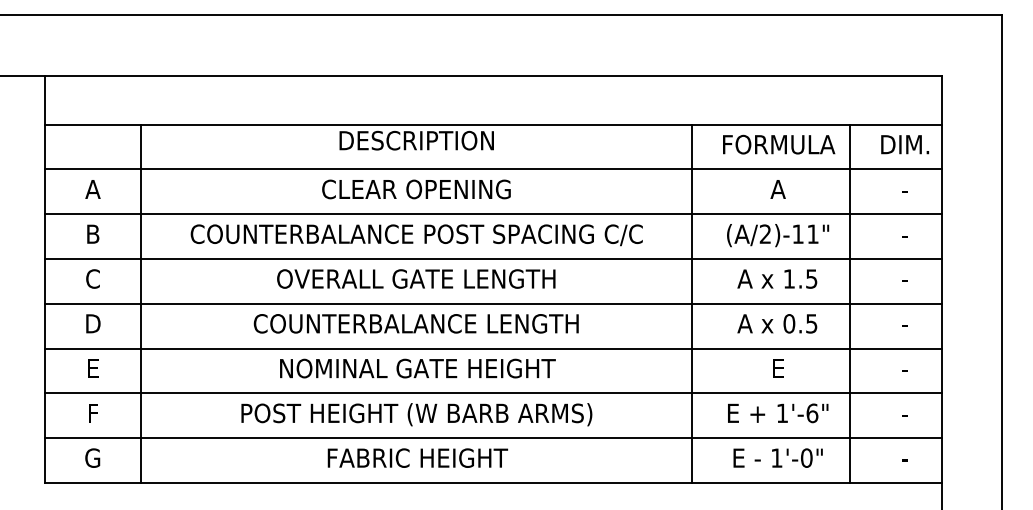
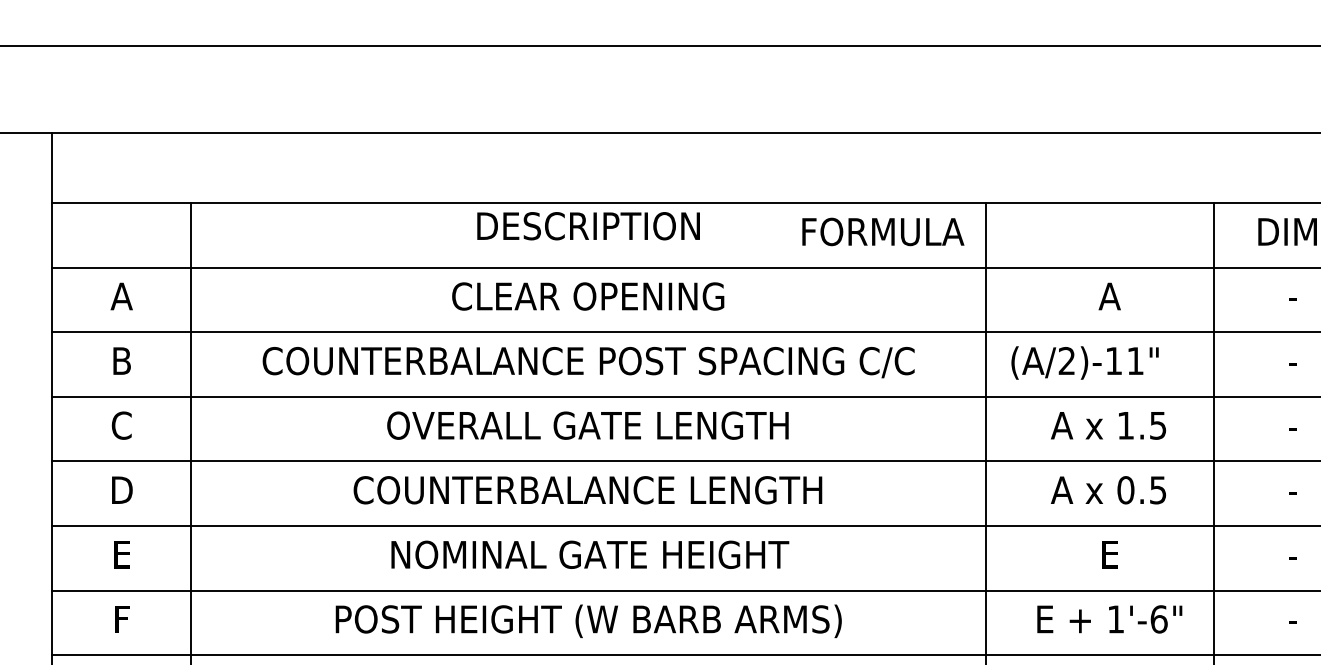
text: (779, 144) -> (883, 231), moved
text: (778, 235) -> (1085, 362), moved

